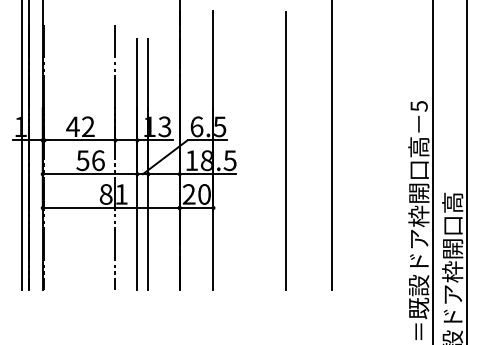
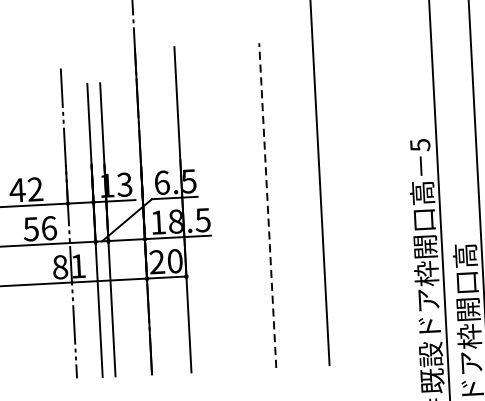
line: (286, 150) -> (268, 204), solid -> dashed

